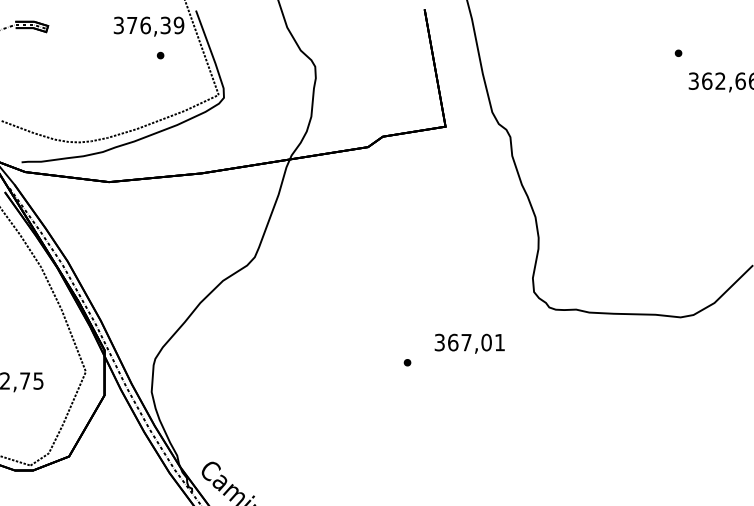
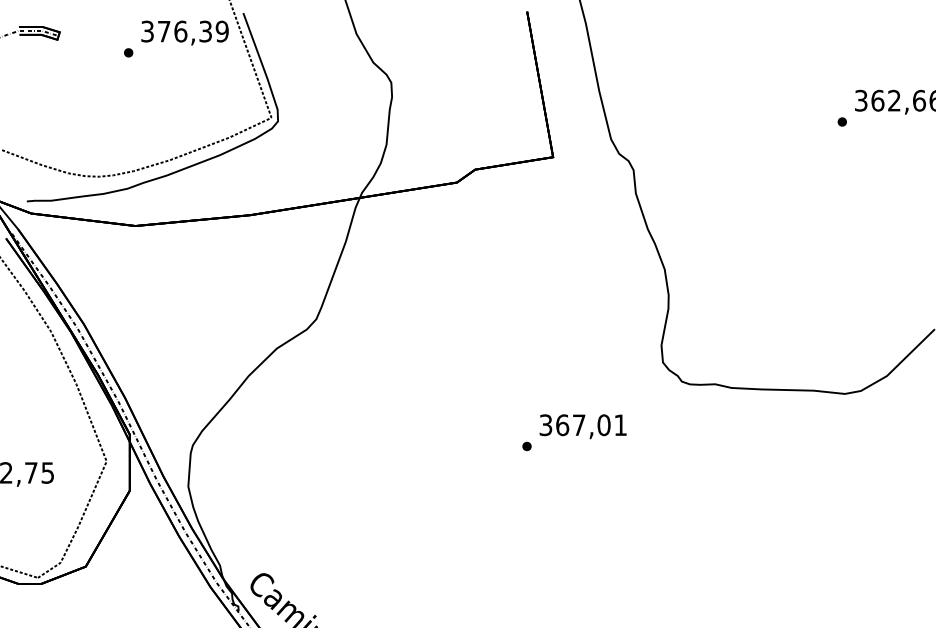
part: (678, 52) -> (842, 120), moved
part: (160, 55) -> (128, 52), moved
part: (407, 362) -> (526, 446), moved

